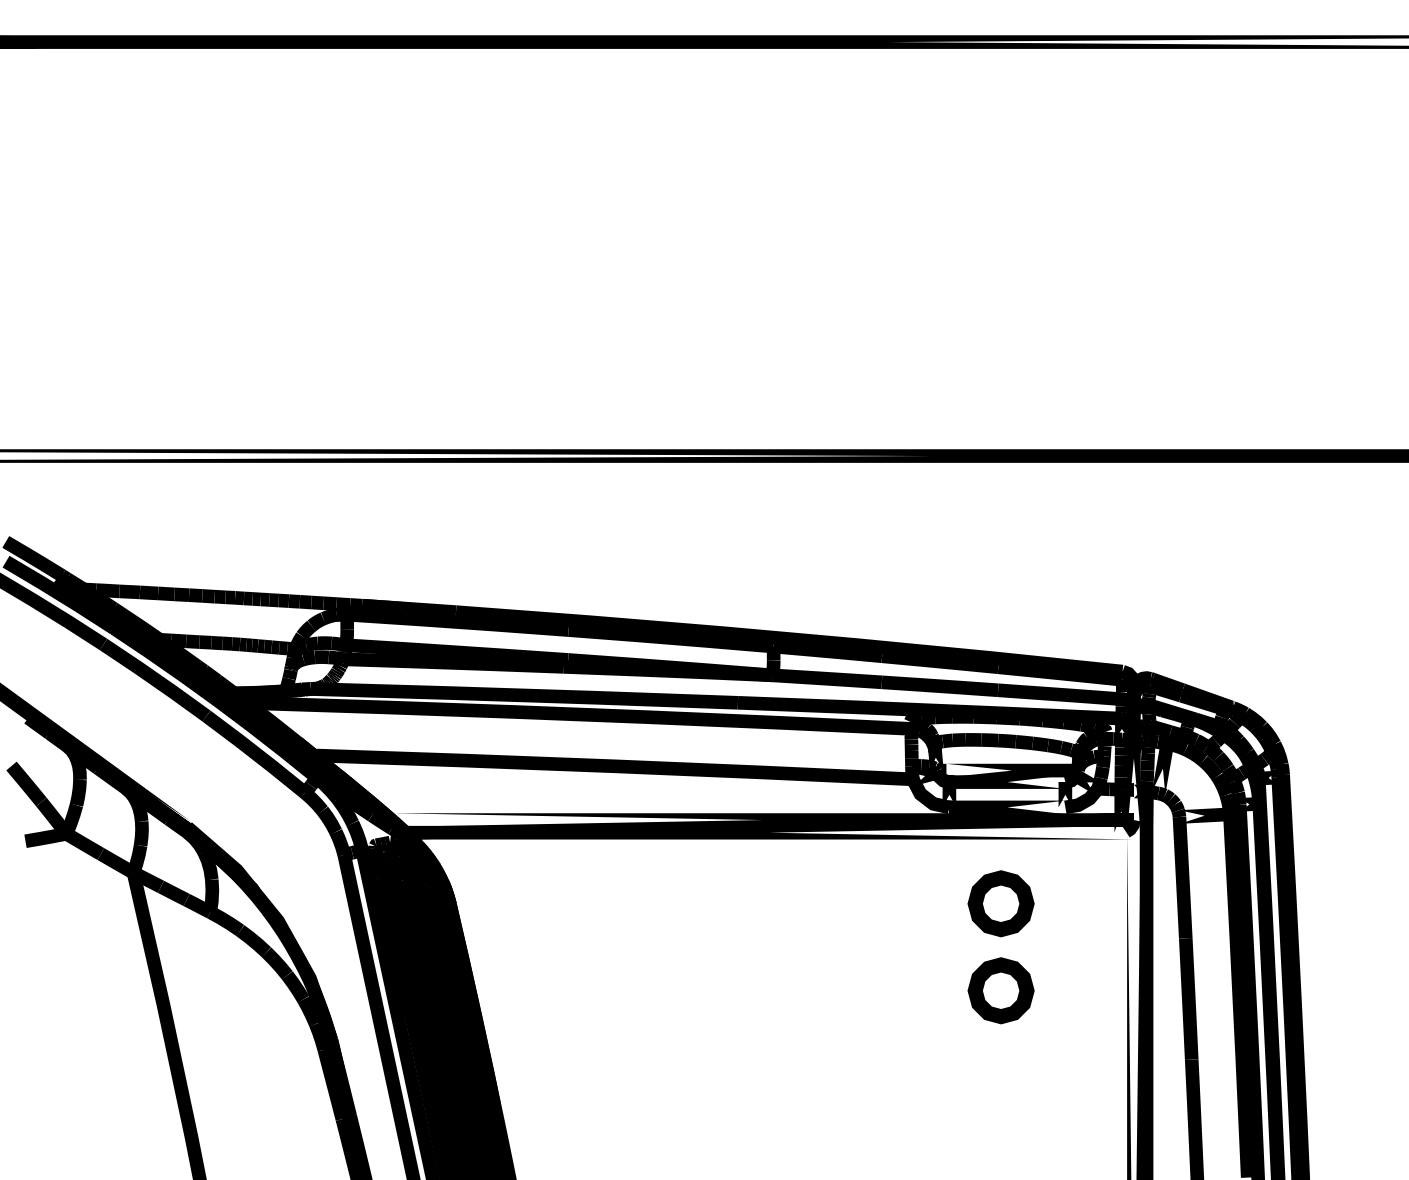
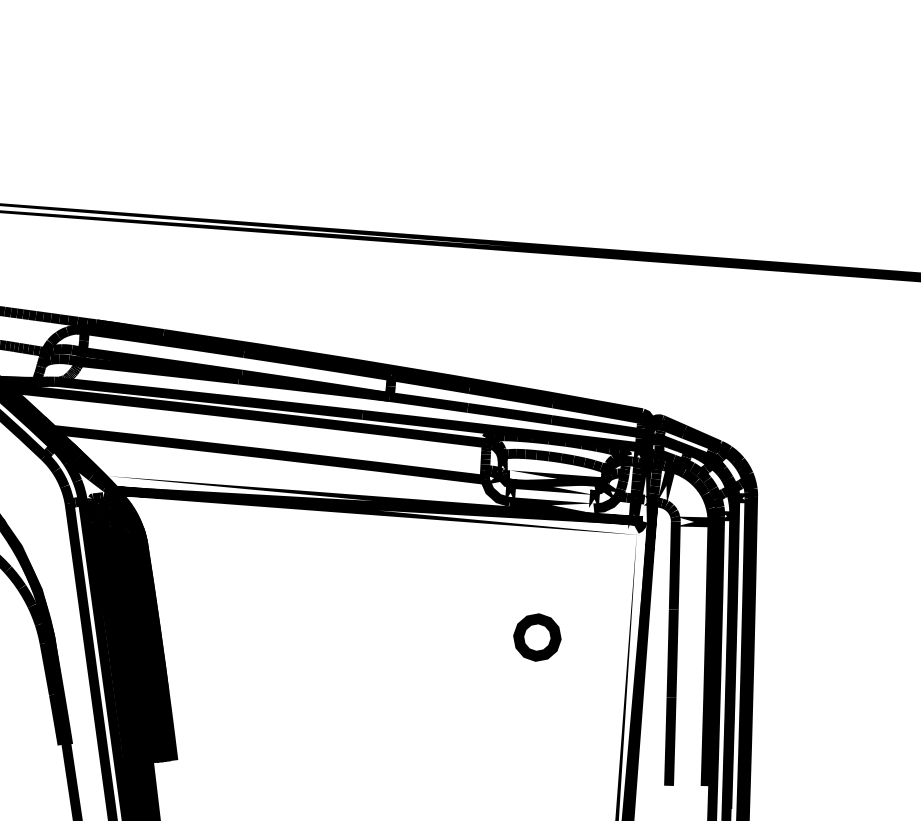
part: (1000, 903) -> (541, 574), removed

